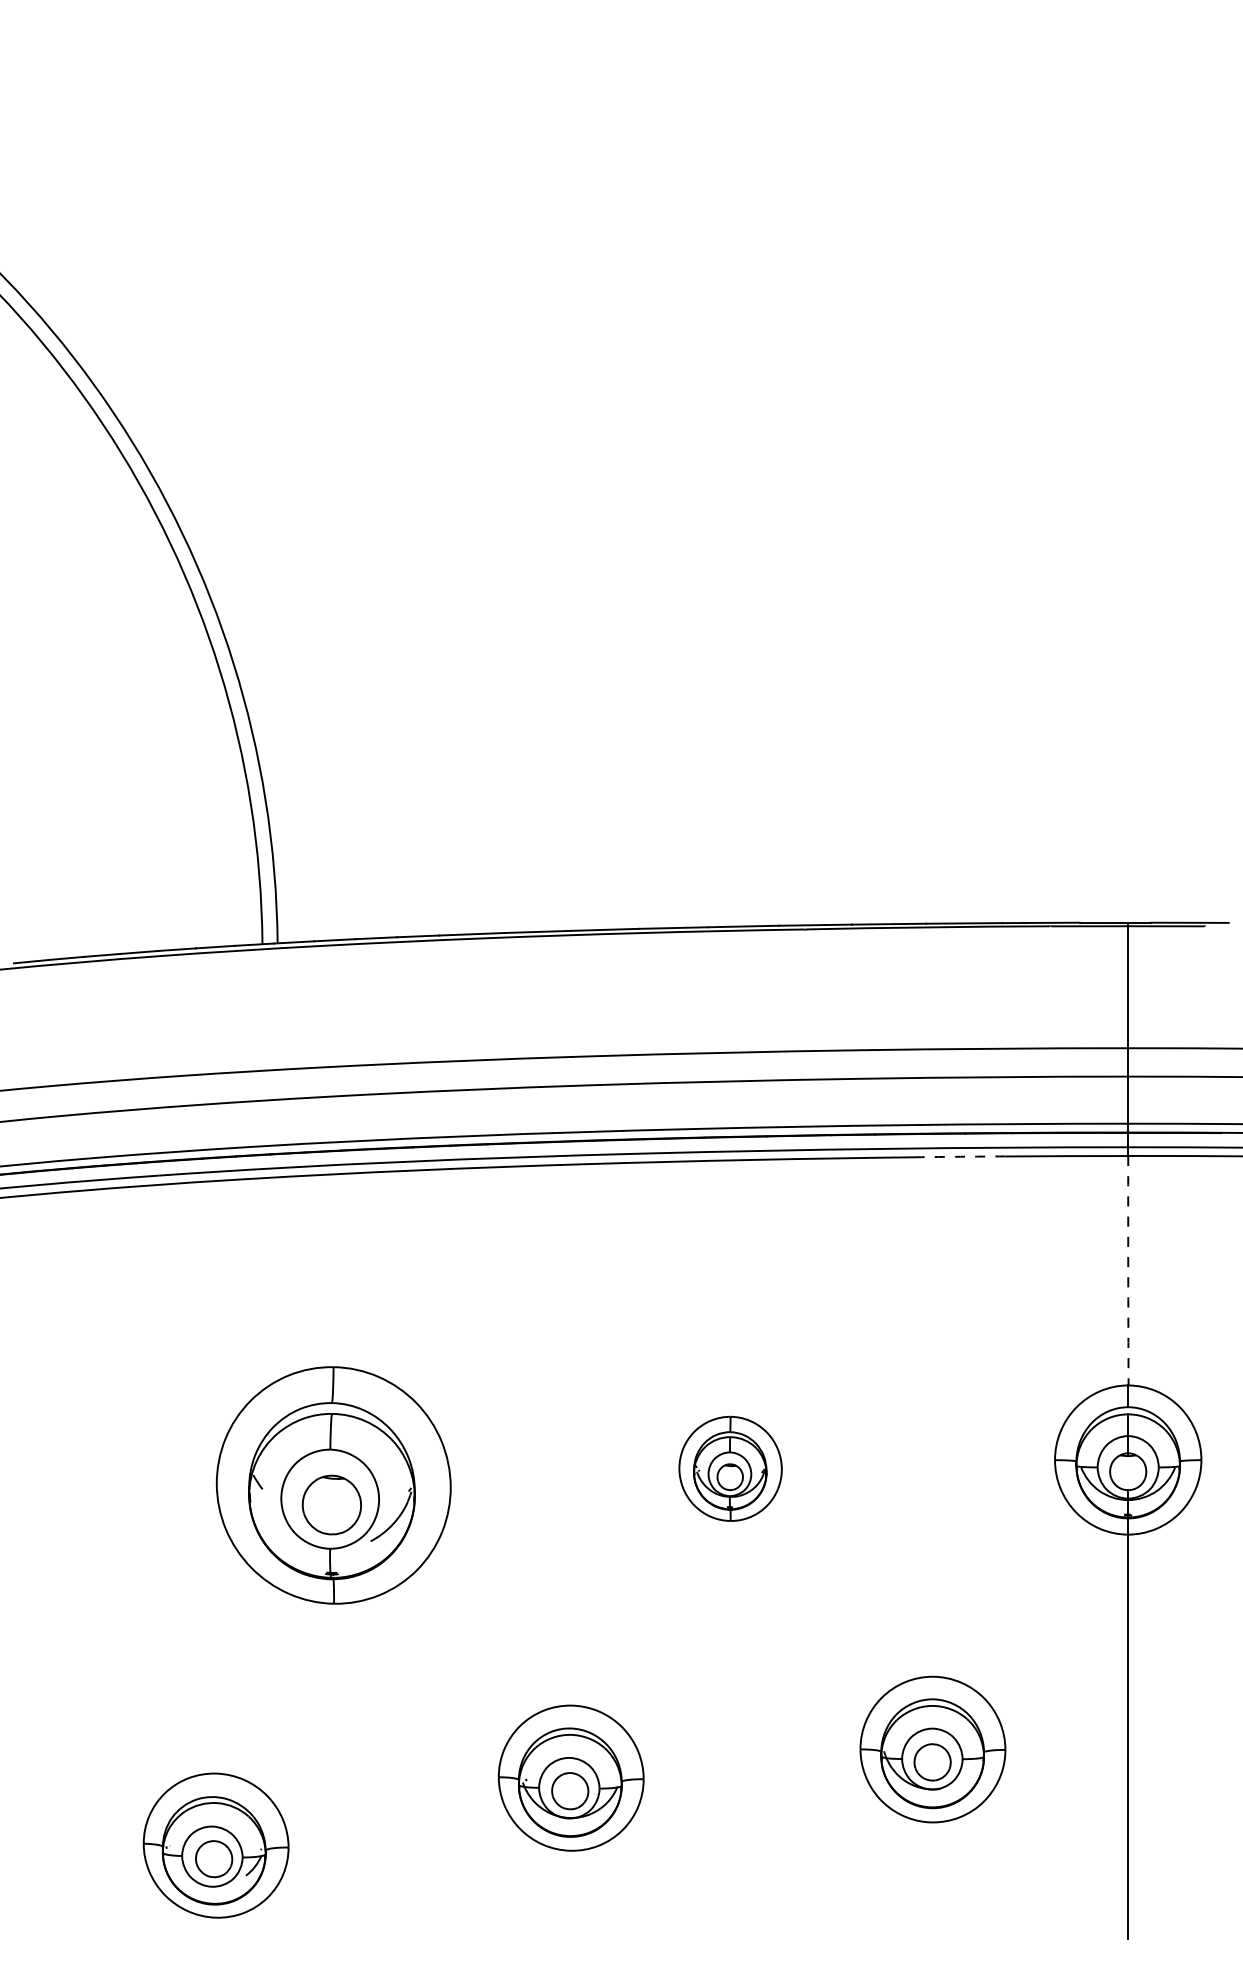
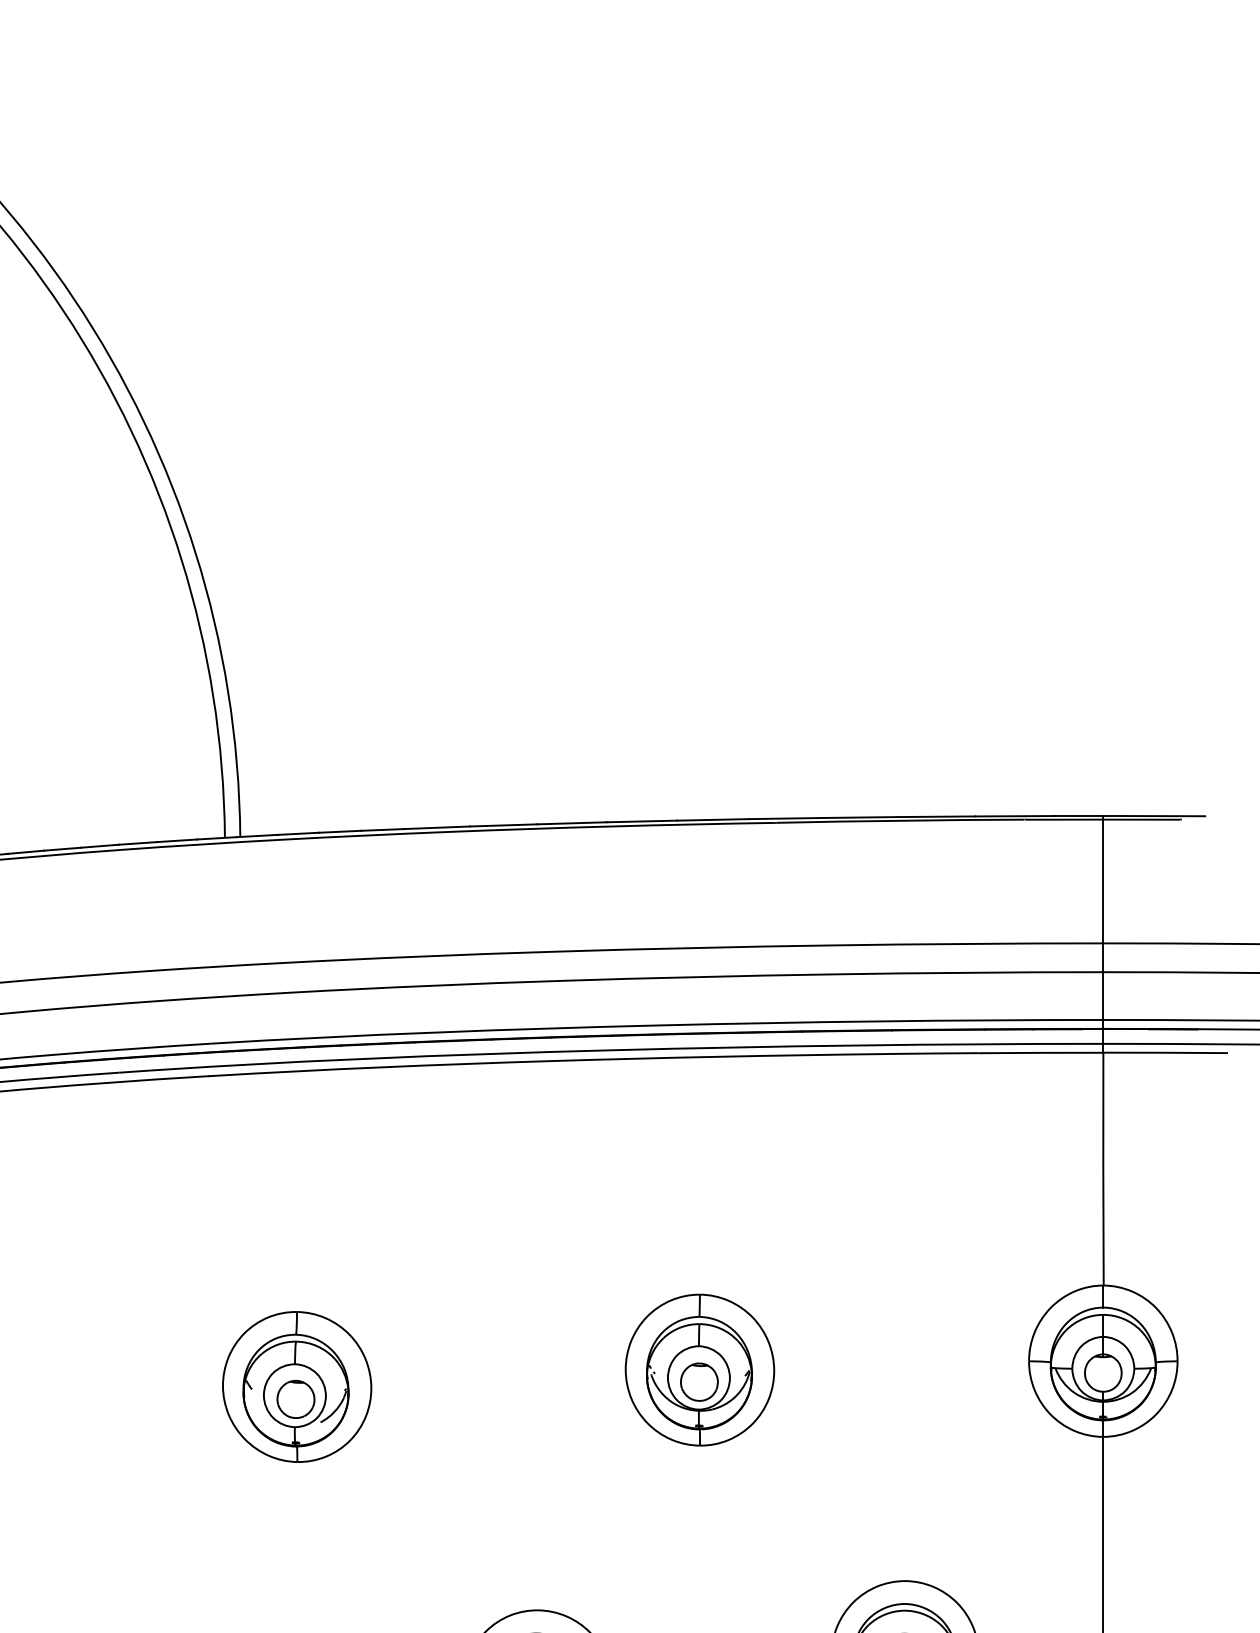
arc: (960, 1156) -> (933, 1053), dashed -> solid
arc: (1128, 1270) -> (1103, 1168), dashed -> solid
part: (730, 1468) -> (699, 1369), size x1.43
part: (333, 1485) -> (296, 1387), size x0.62

